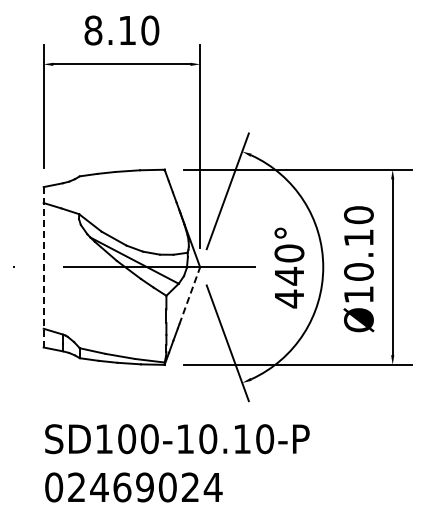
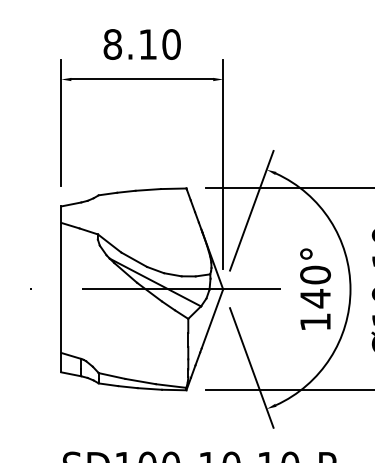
line: (43, 267) -> (61, 289), dashed -> solid
line: (189, 295) -> (212, 318), dashed -> solid
text: (289, 298) -> (315, 321), 440° -> 140°

